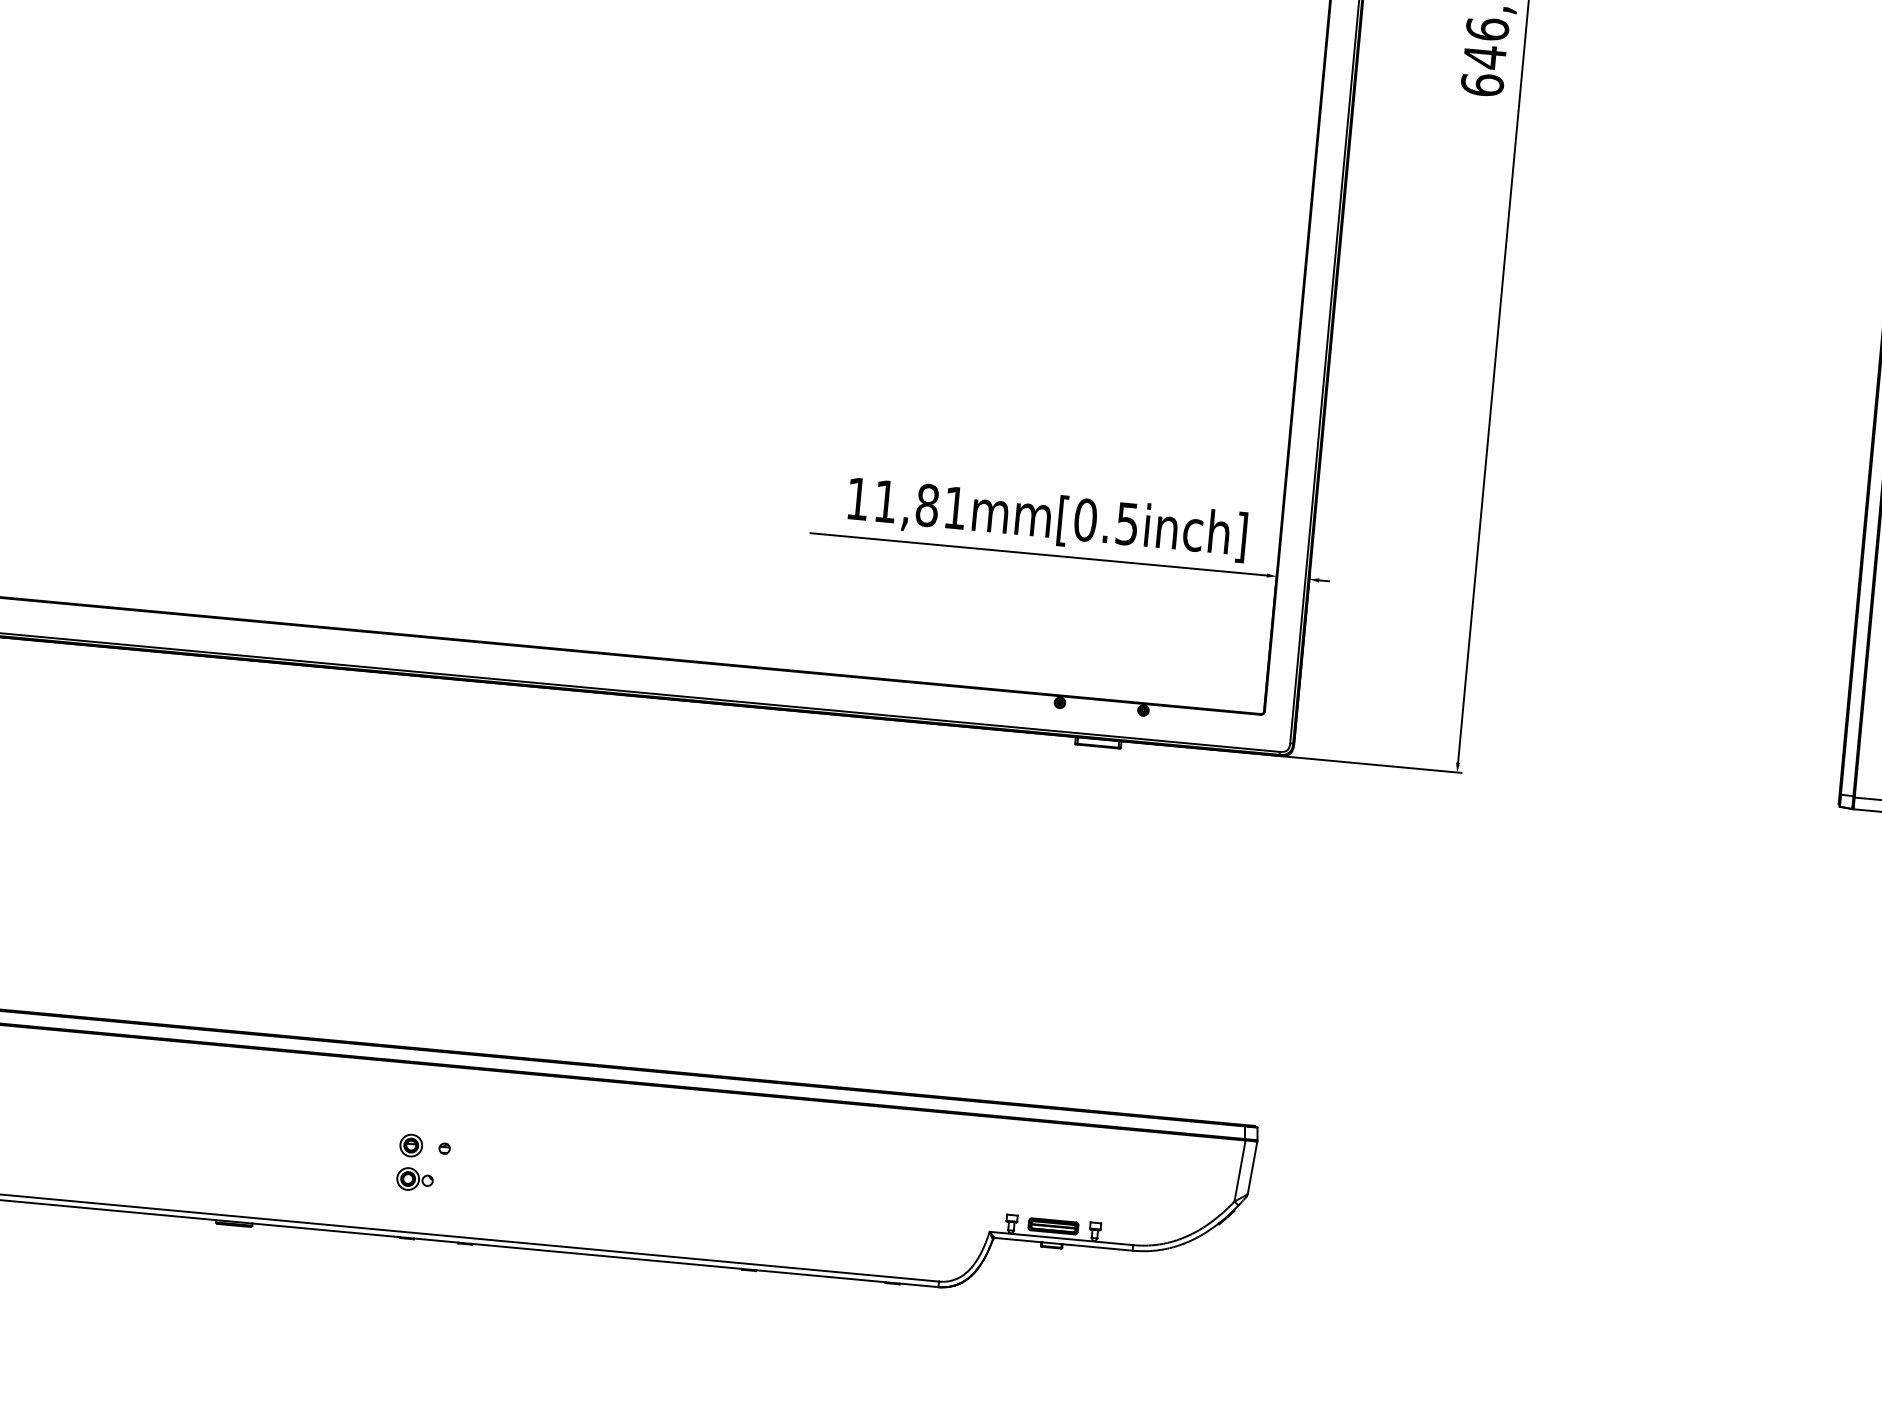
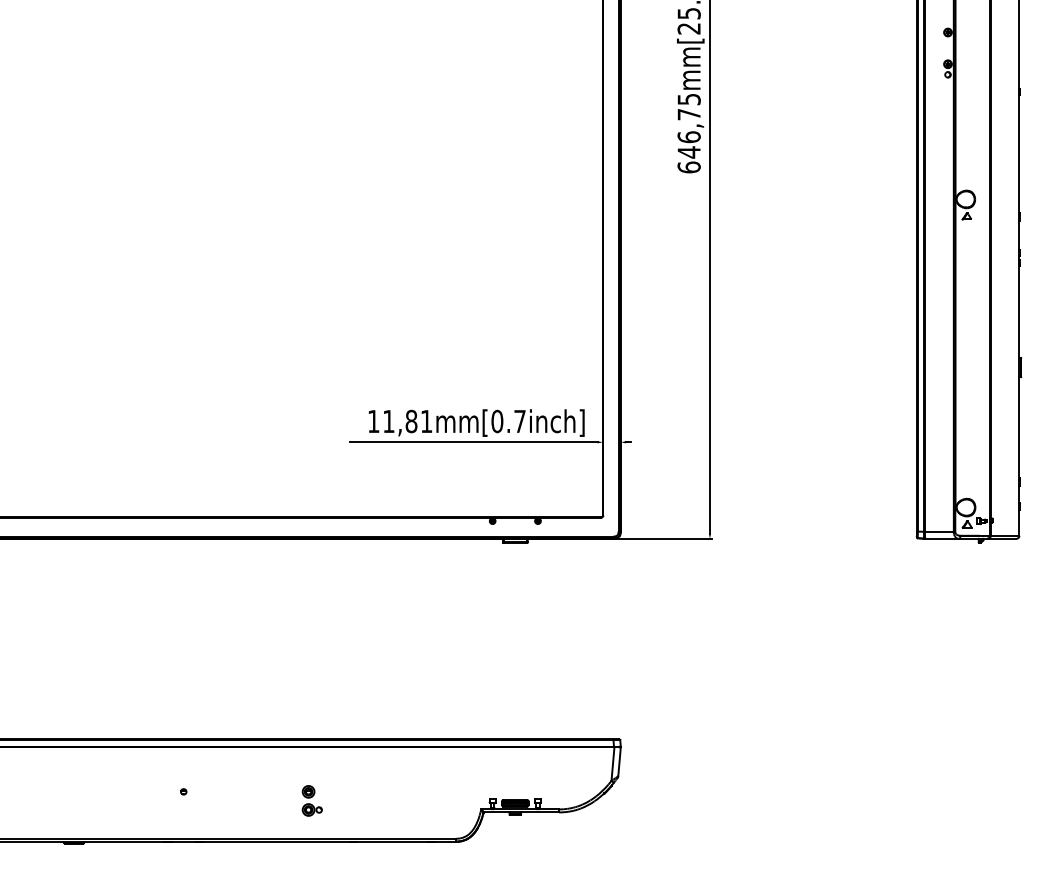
text: (1126, 523) -> (519, 421), 11,81mm[0.5inch] -> 11,81mm[0.7inch]
part: (415, 1161) -> (311, 800), moved

